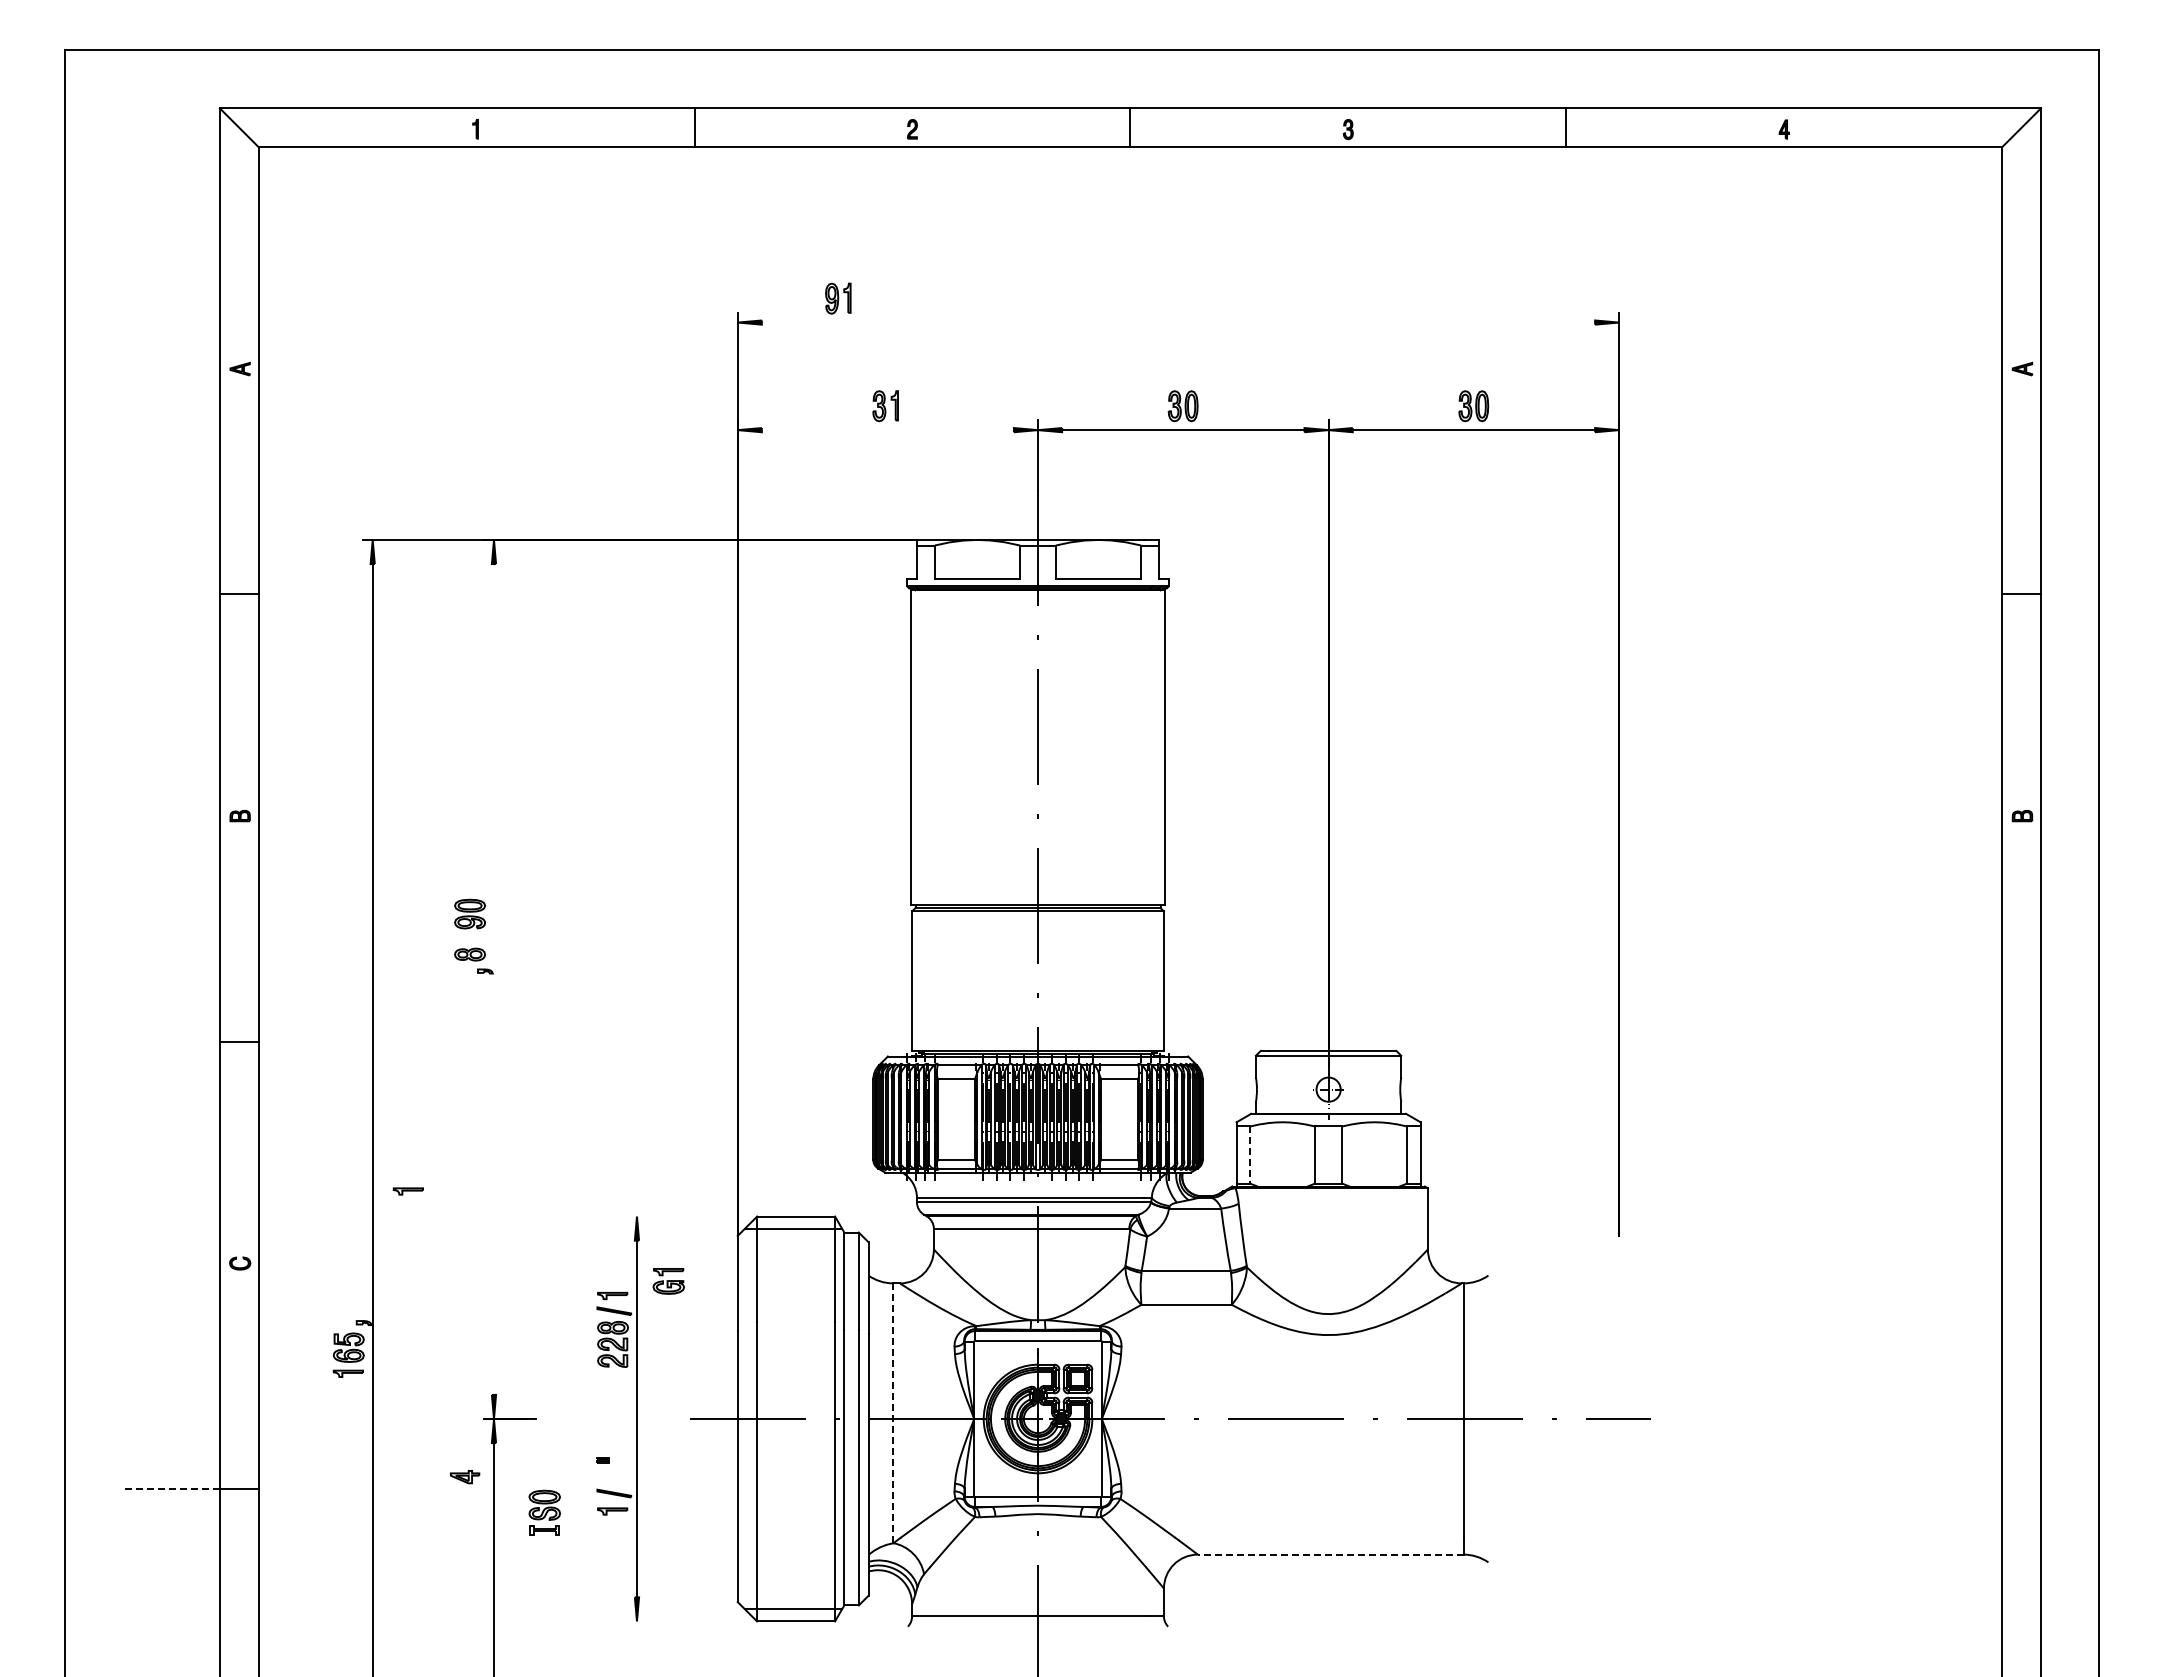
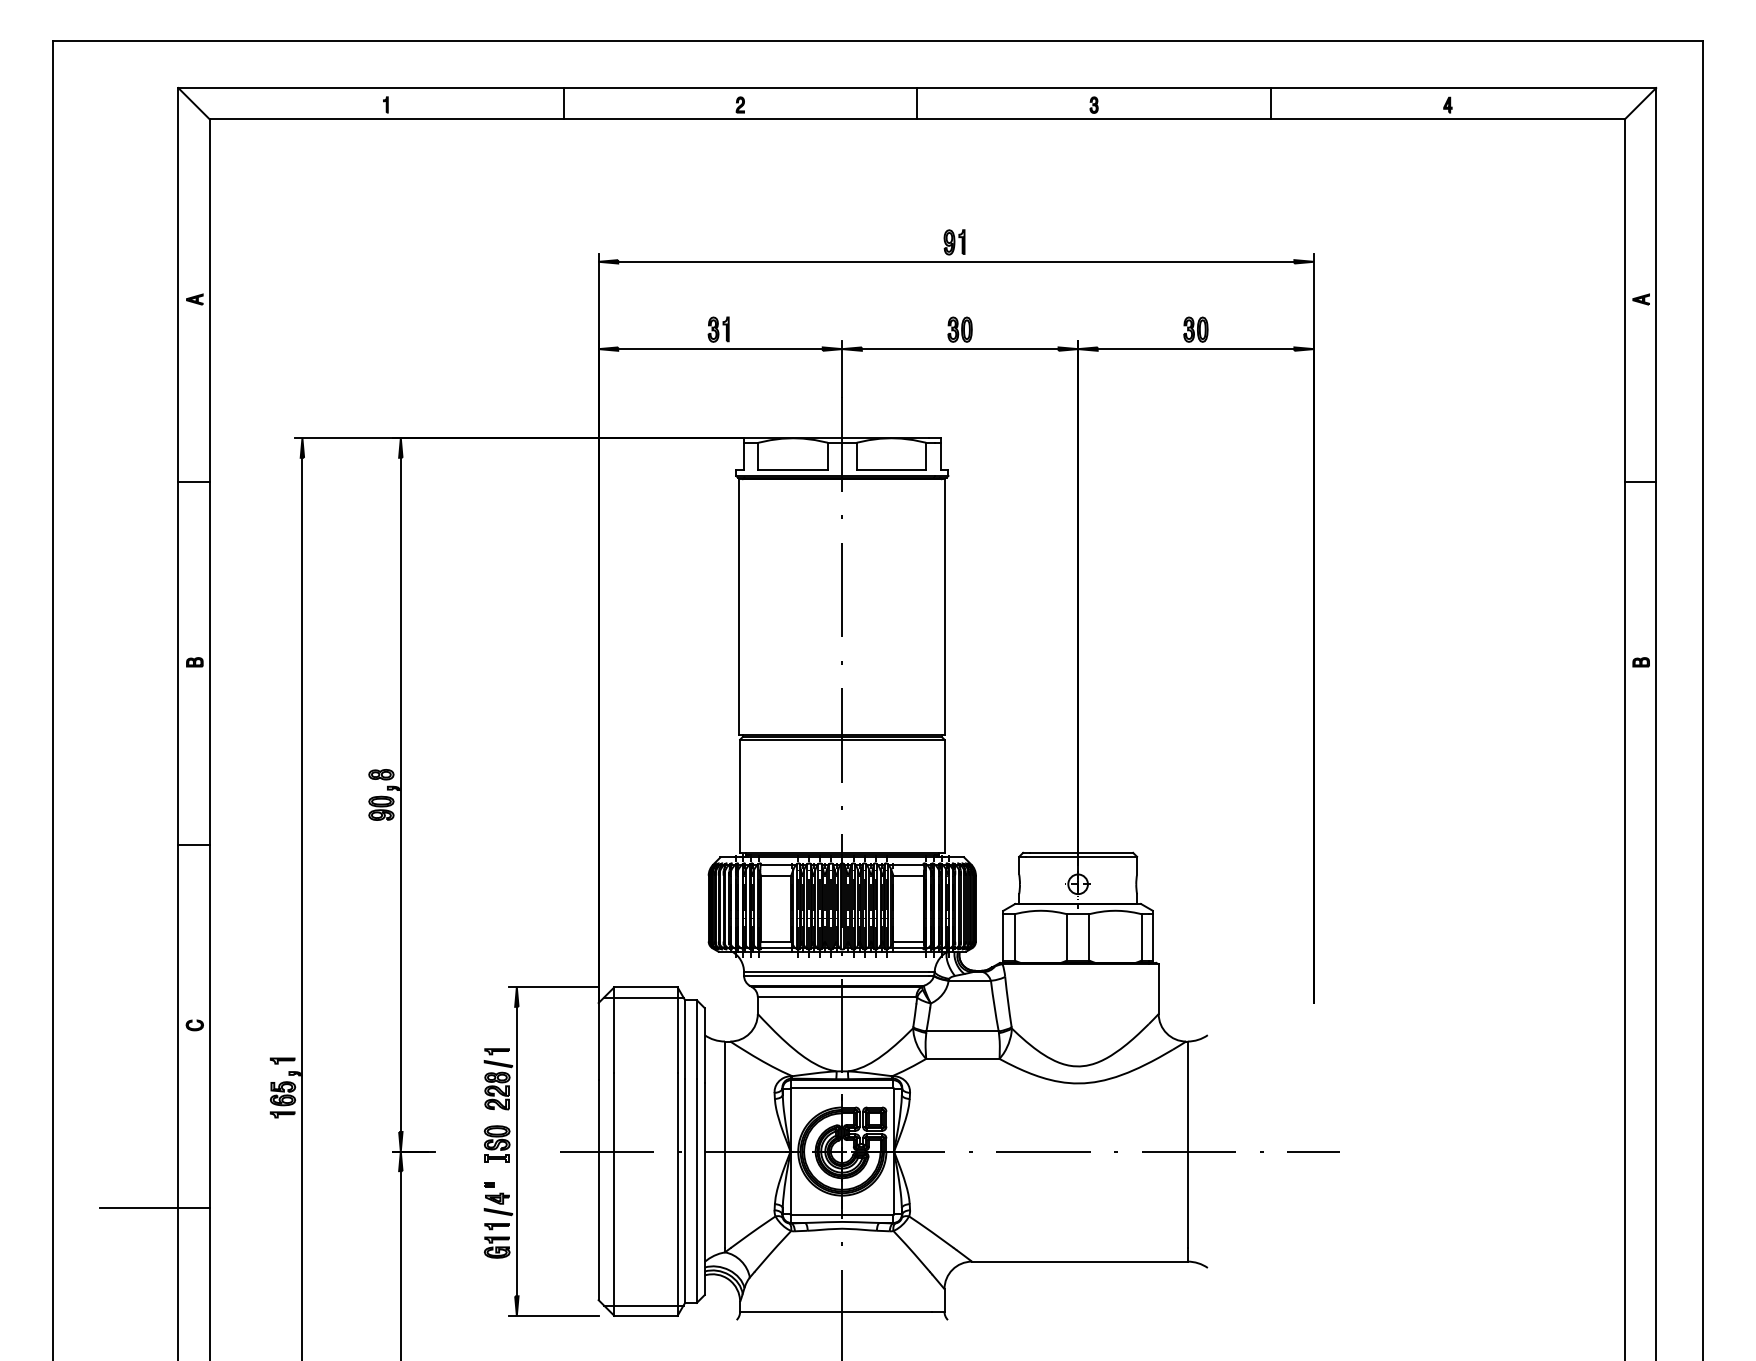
part: (838, 298) -> (954, 242), moved
line: (1178, 322) -> (956, 261), added
line: (887, 430) -> (720, 349), added
part: (469, 913) -> (380, 807), moved
line: (493, 979) -> (400, 794), added
line: (1250, 1155) -> (1014, 937), dashed -> solid
part: (407, 1191) -> (281, 1061), moved
line: (682, 1216) -> (553, 987), added
part: (668, 1281) -> (497, 1247), moved
line: (893, 1411) -> (725, 1145), dashed -> solid
part: (465, 1477) -> (497, 1199), moved
line: (170, 1488) -> (138, 1207), dashed -> solid
part: (544, 1512) -> (497, 1143), moved
line: (1330, 1554) -> (1079, 1261), dashed -> solid
line: (682, 1621) -> (553, 1315), added

